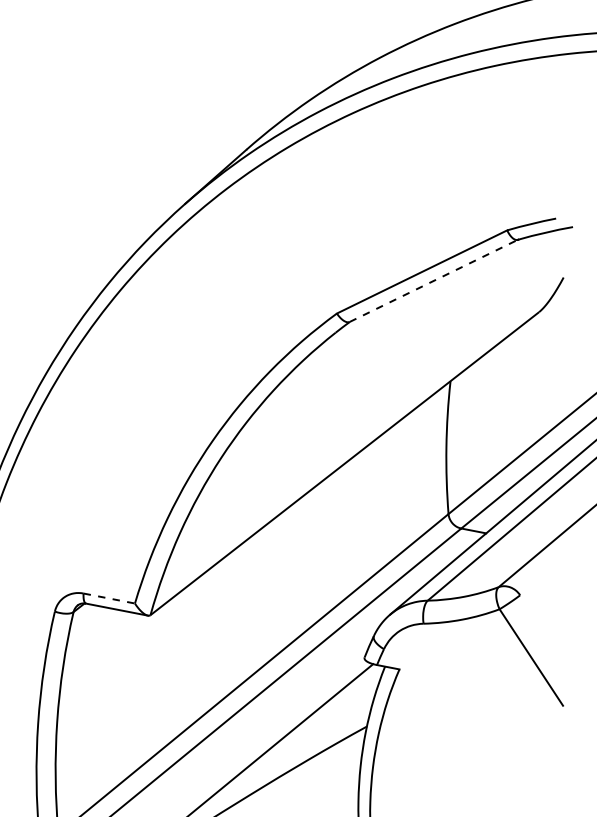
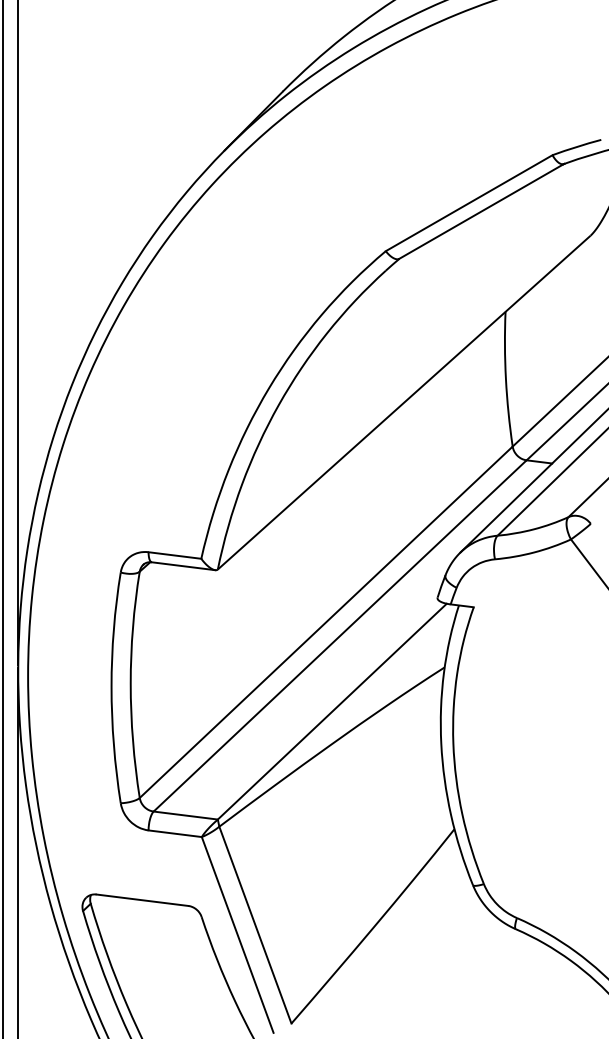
line: (433, 280) -> (481, 211), dashed -> solid
line: (108, 598) -> (174, 555), dashed -> solid

